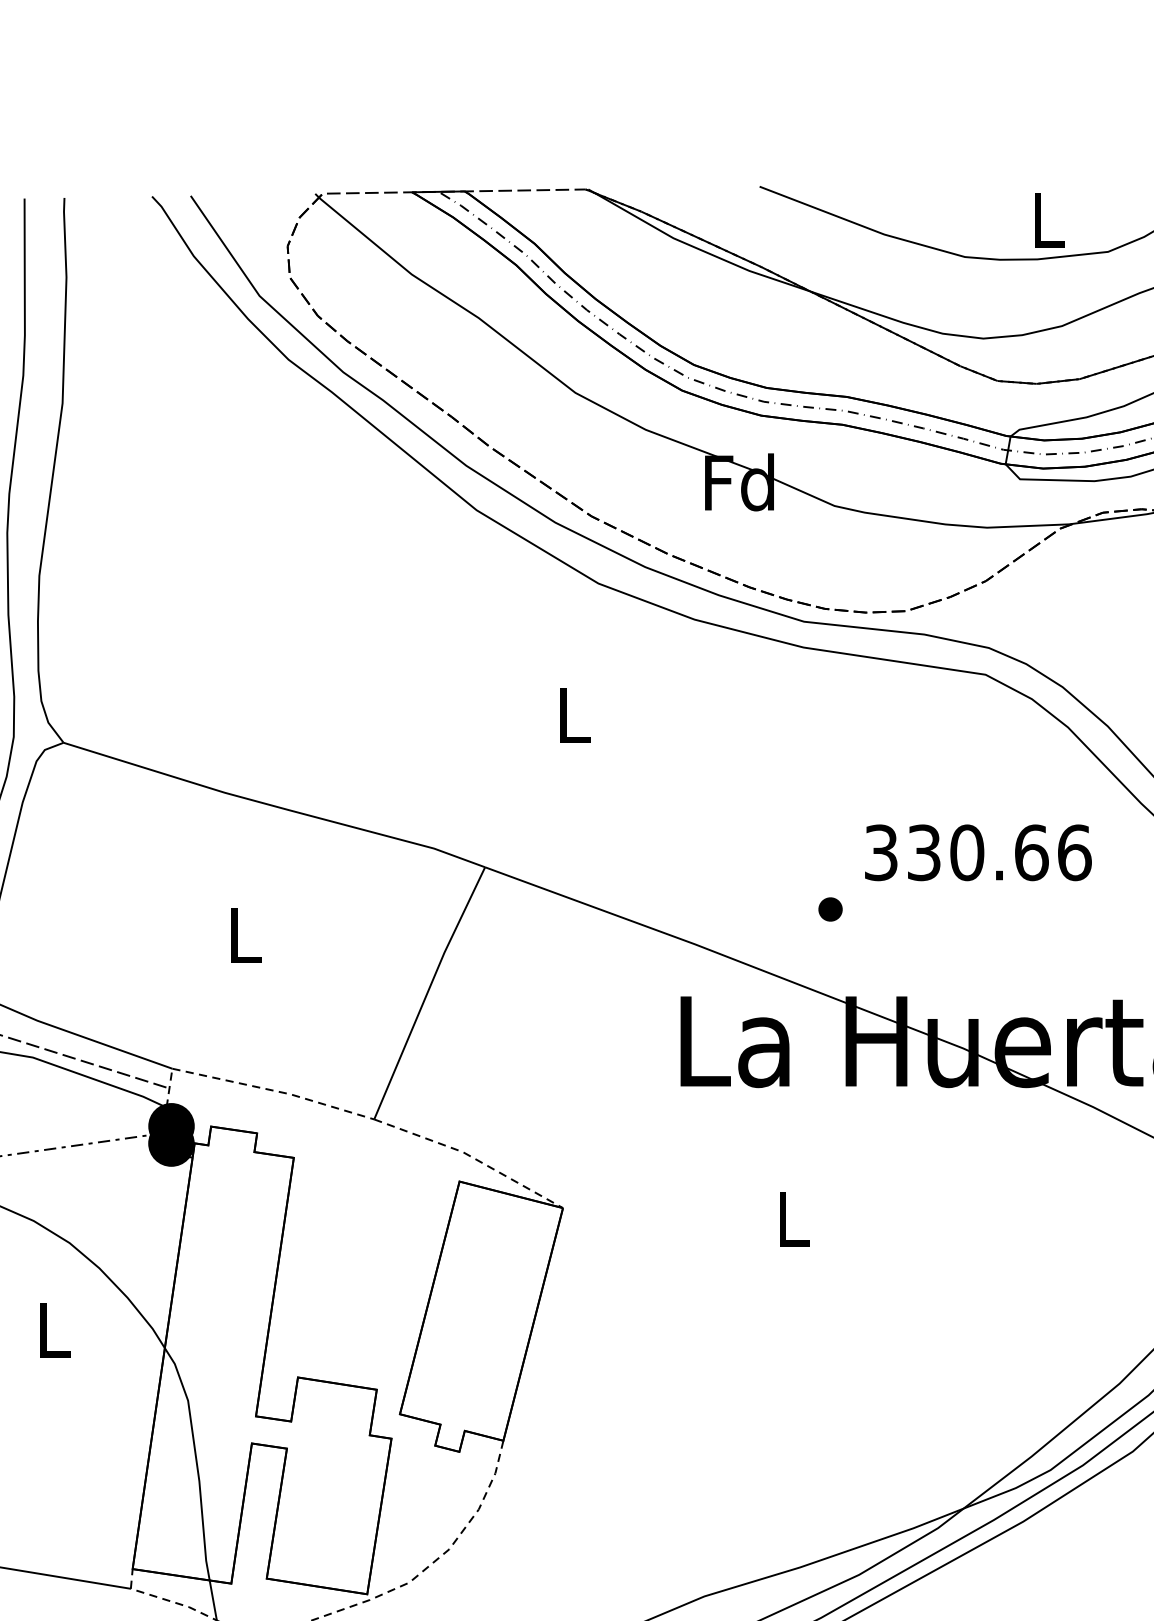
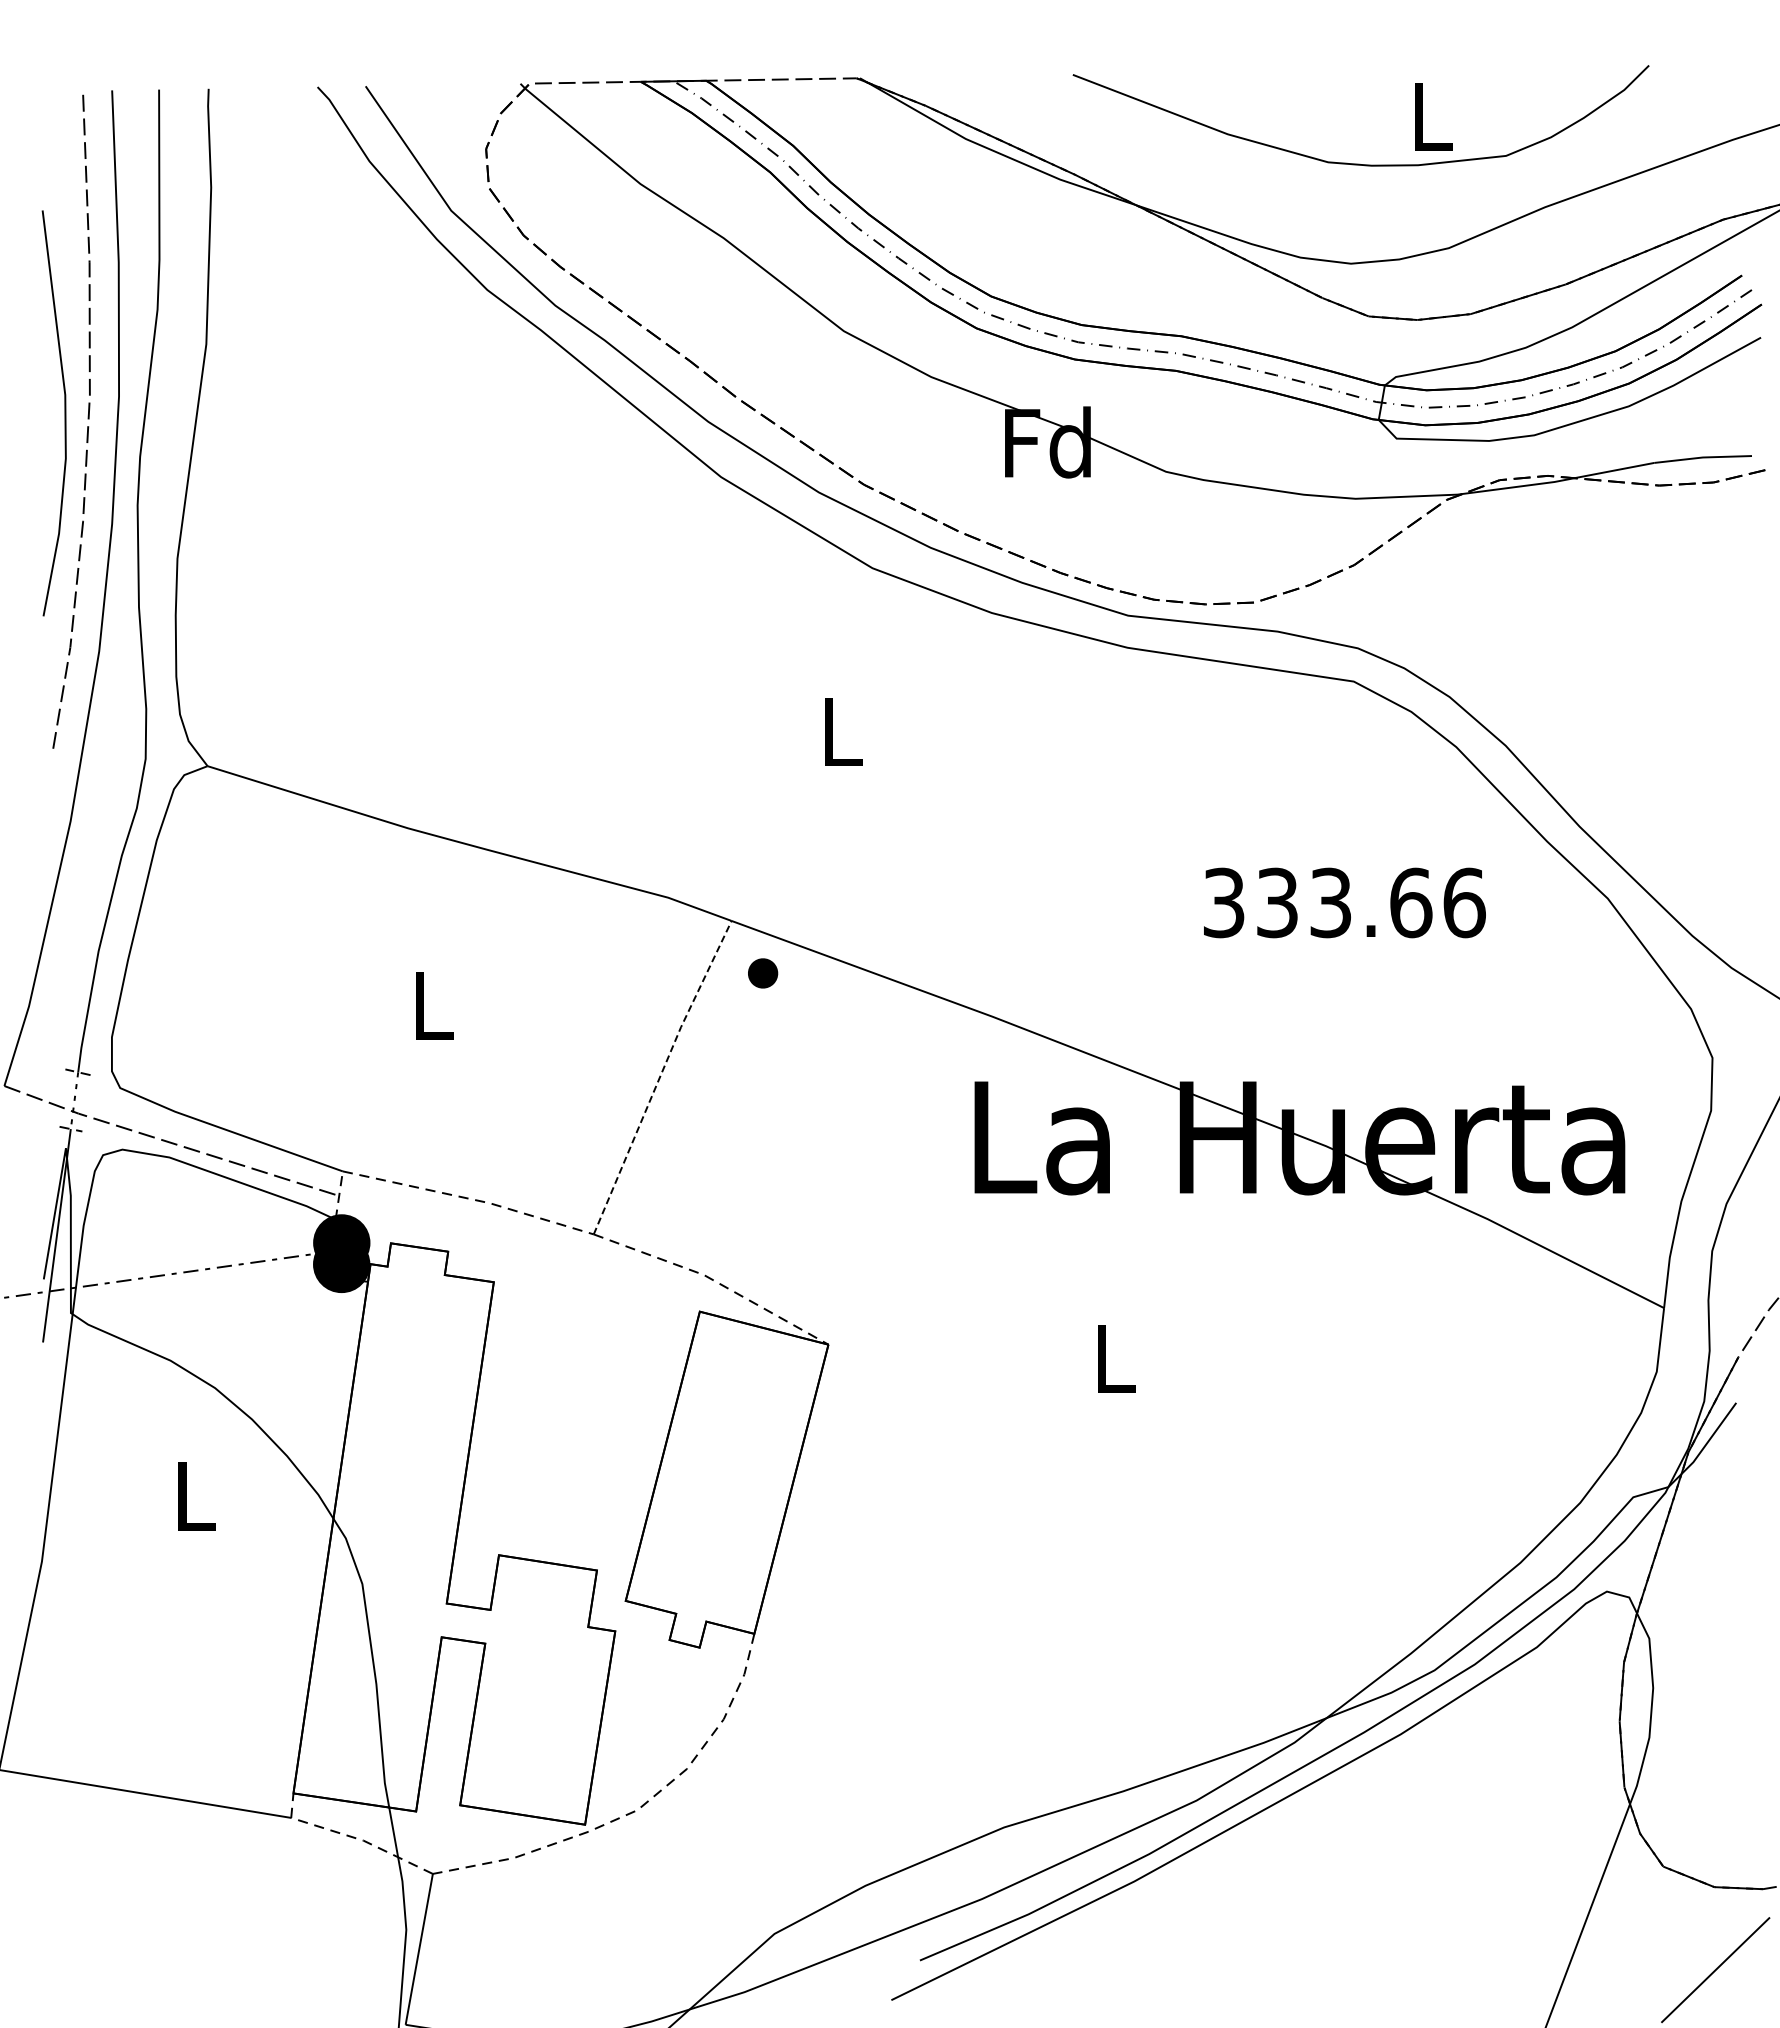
text: (967, 852) -> (1331, 902), 330.66 -> 333.66
part: (830, 909) -> (763, 973), moved
line: (427, 991) -> (660, 1075), solid -> dashed

